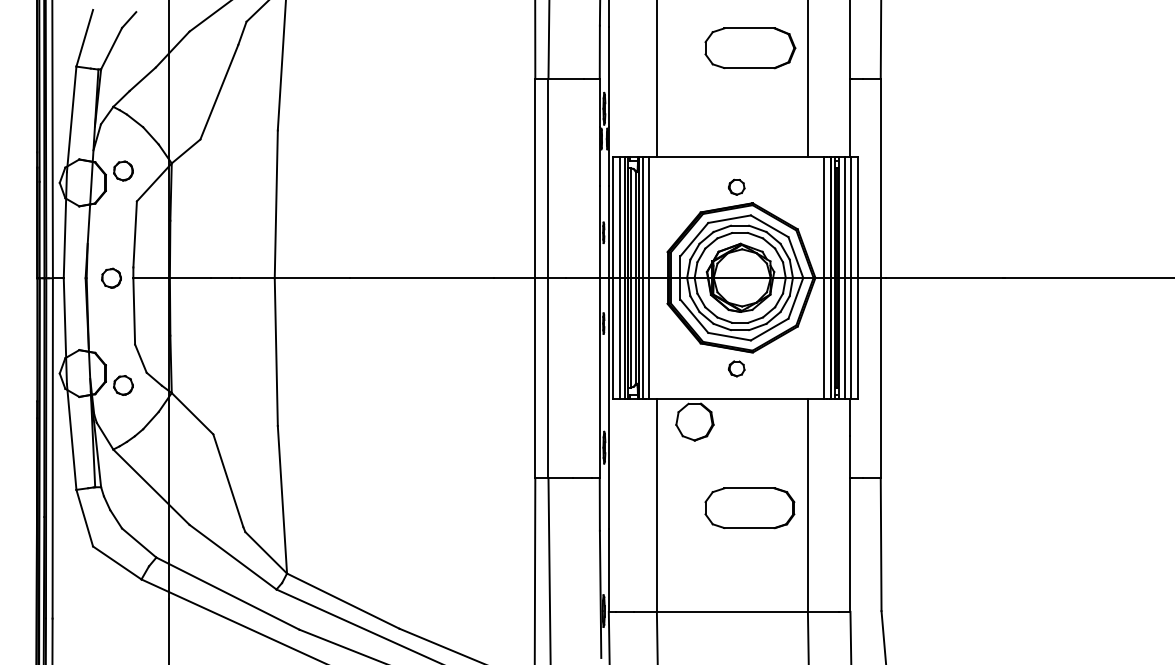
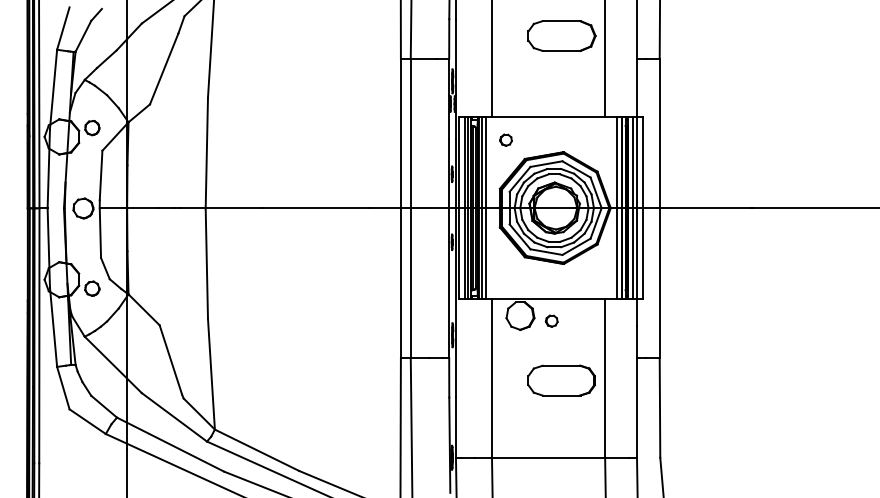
part: (736, 186) -> (505, 139), moved
part: (111, 277) -> (83, 207), size x1.4
part: (736, 368) -> (551, 320), moved

